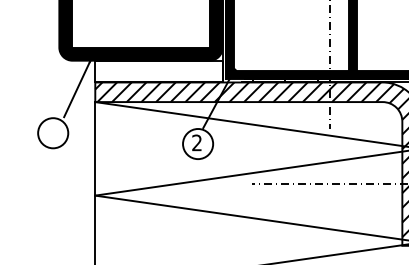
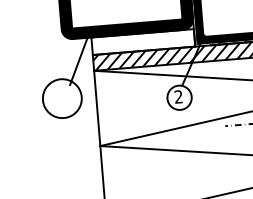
circle: (53, 133) -> (62, 98), size x1.6

